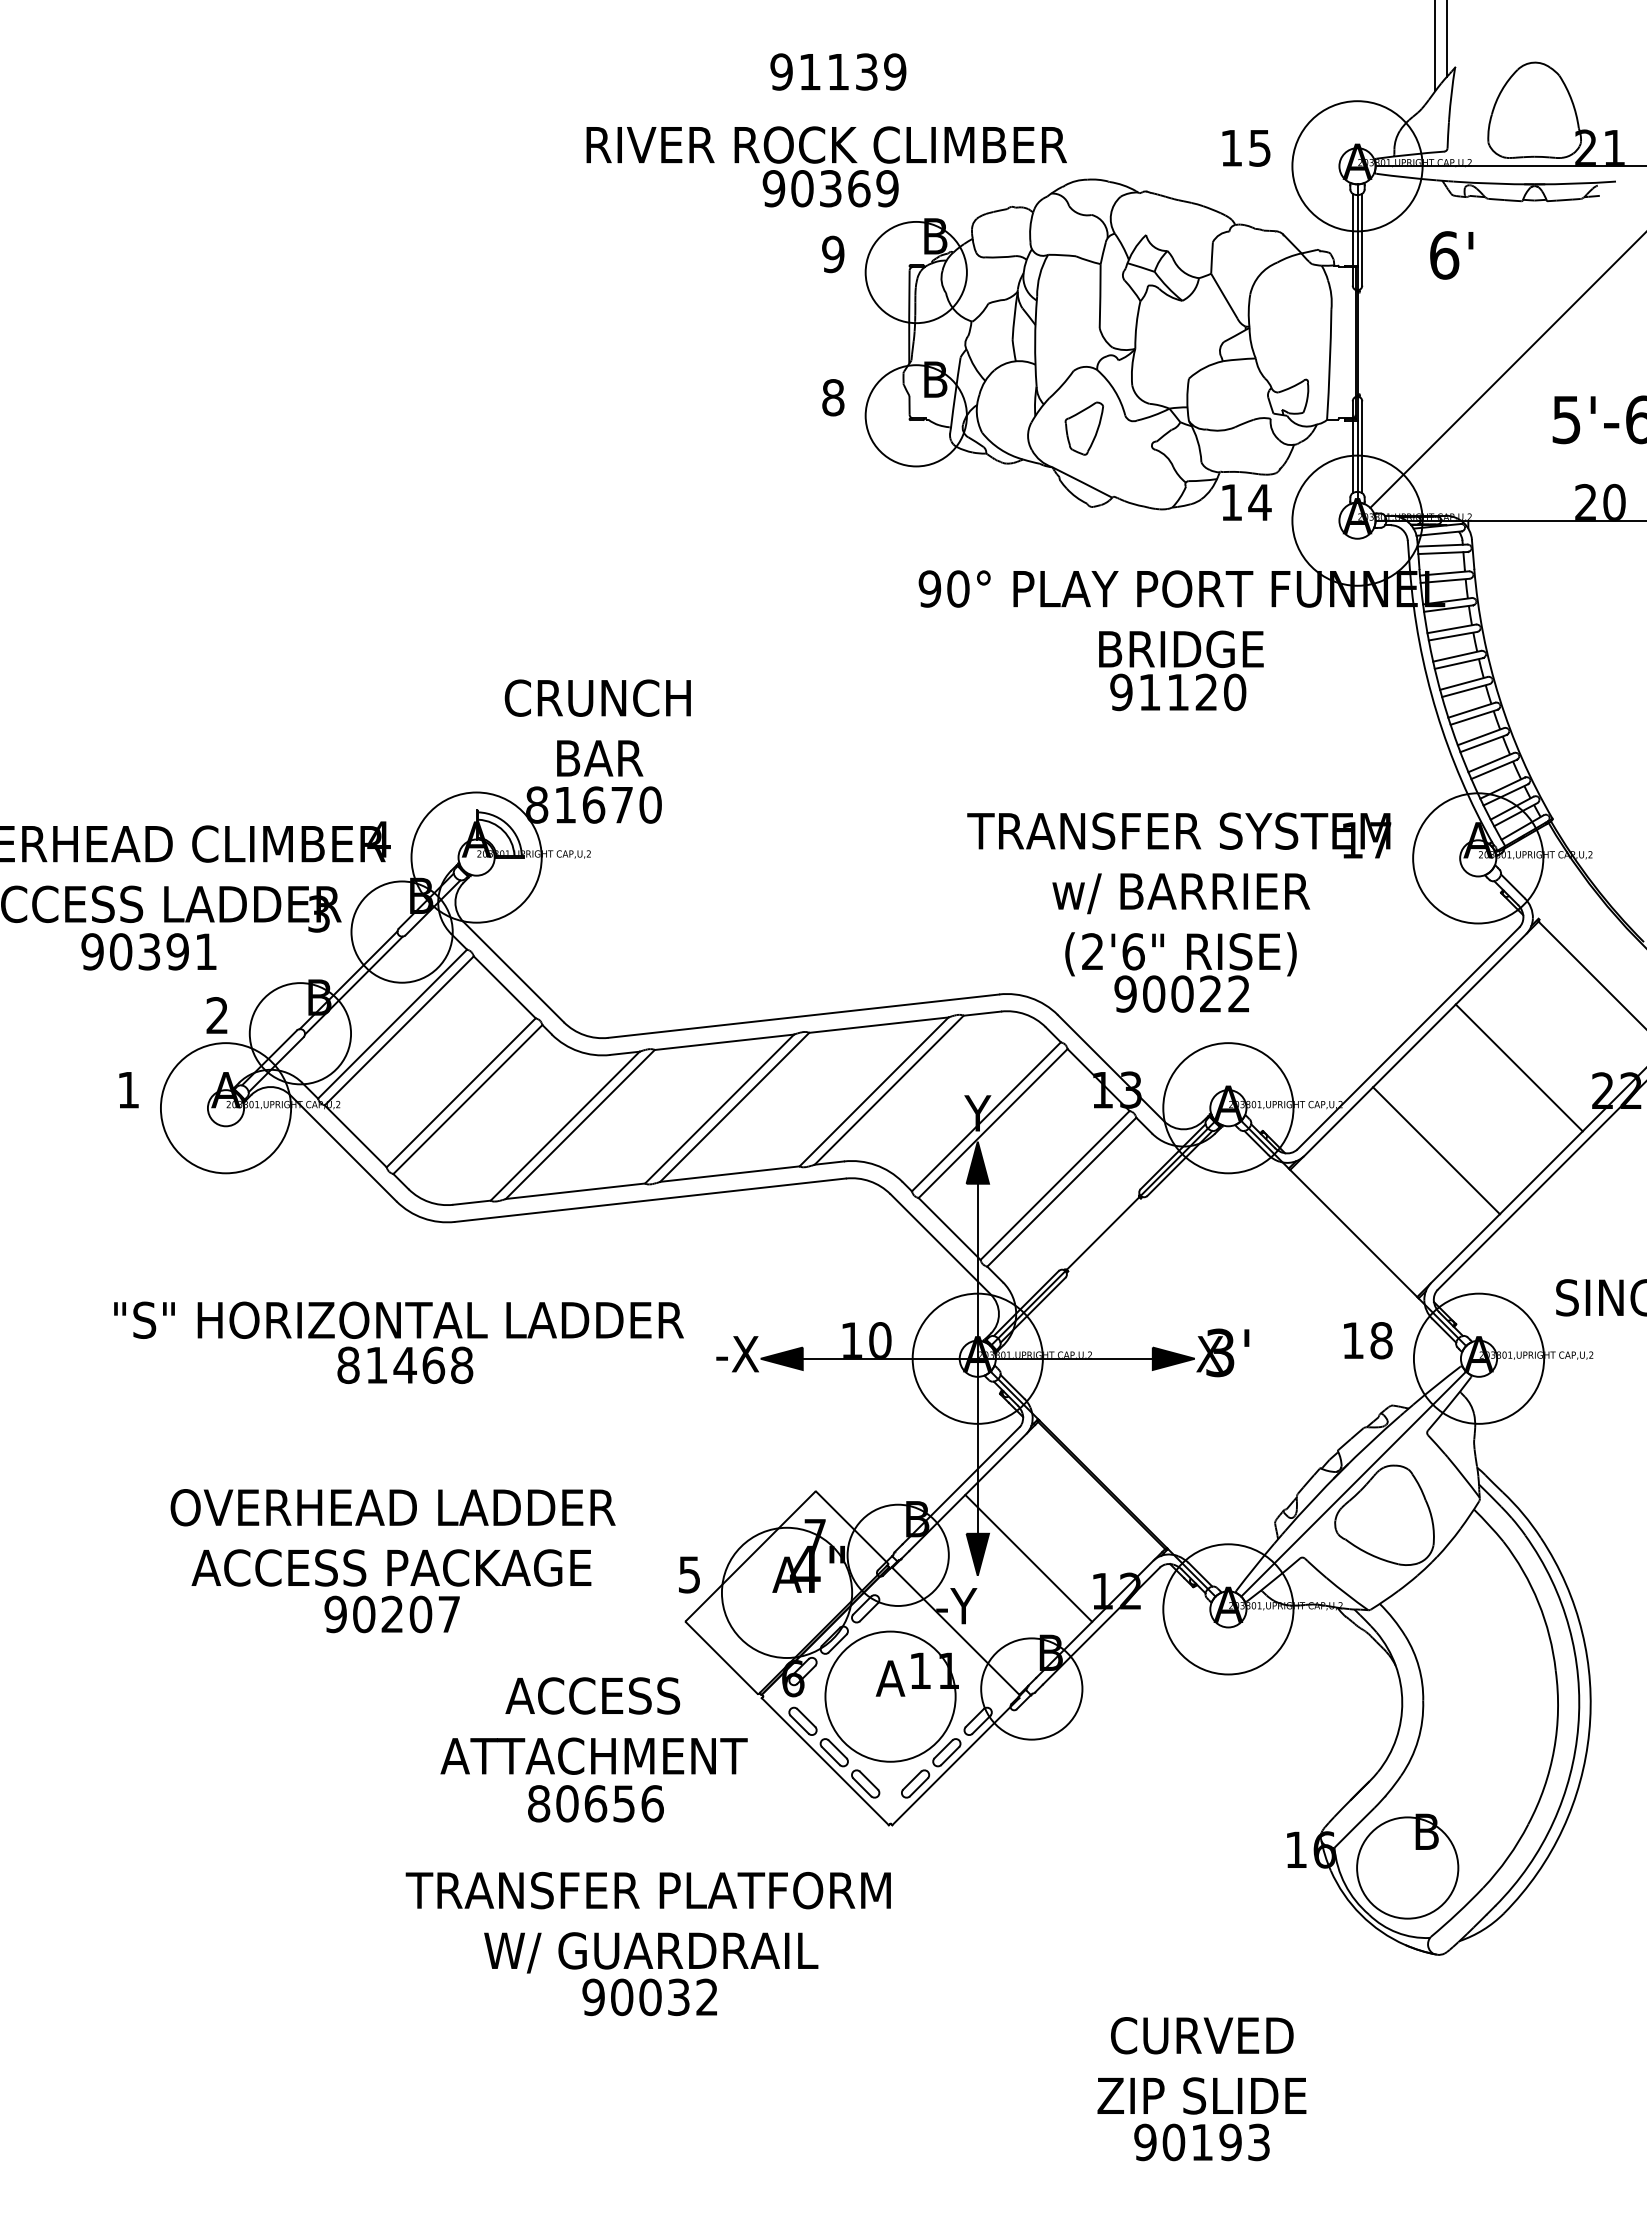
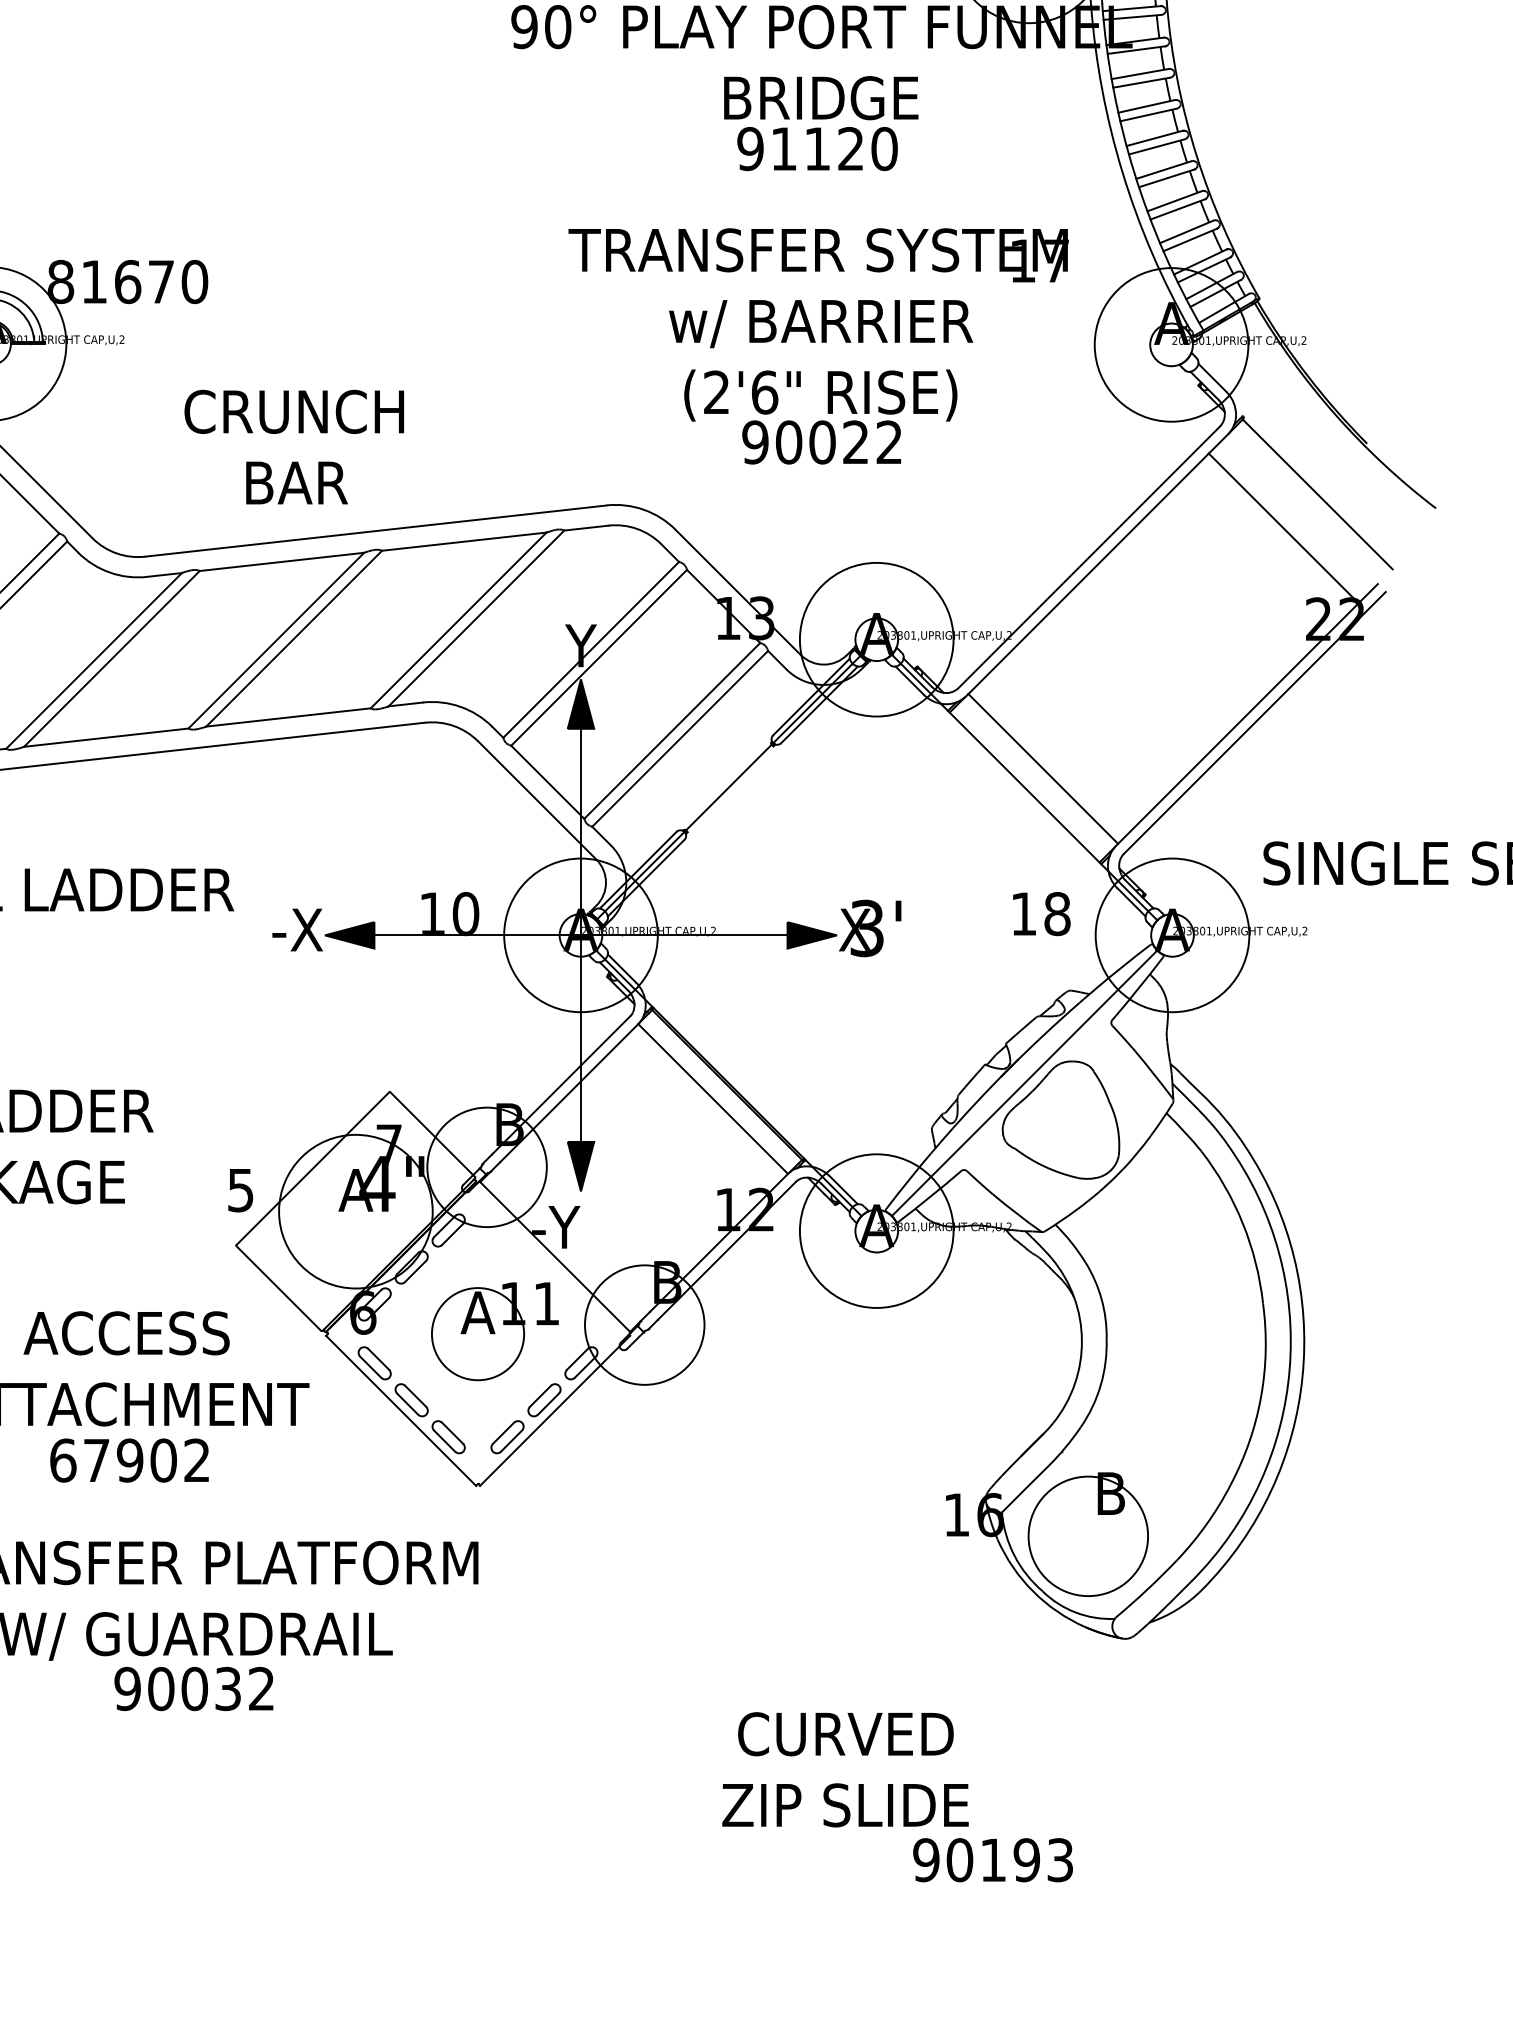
text: (597, 727) -> (293, 446), moved
text: (1179, 912) -> (819, 346), moved
line: (1518, 1067) -> (1282, 527), moved
line: (1436, 1150) -> (1043, 768), moved
line: (1028, 1557) -> (712, 1097), moved
circle: (890, 1696) -> (477, 1333), size x0.6
text: (595, 1803) -> (129, 1460), 80656 -> 67902
text: (1201, 2142) -> (992, 1860), moved

